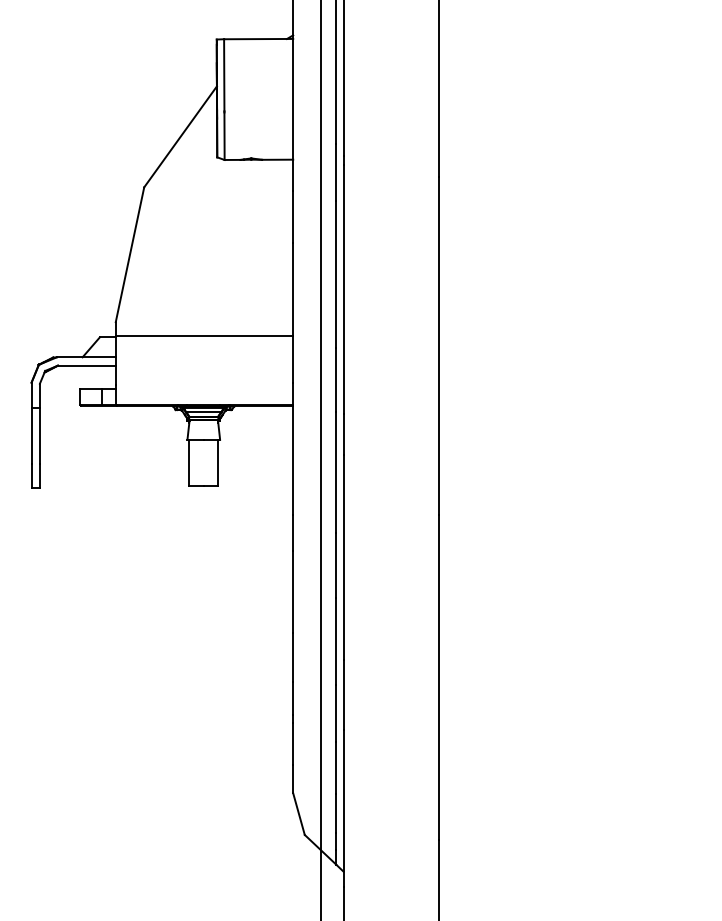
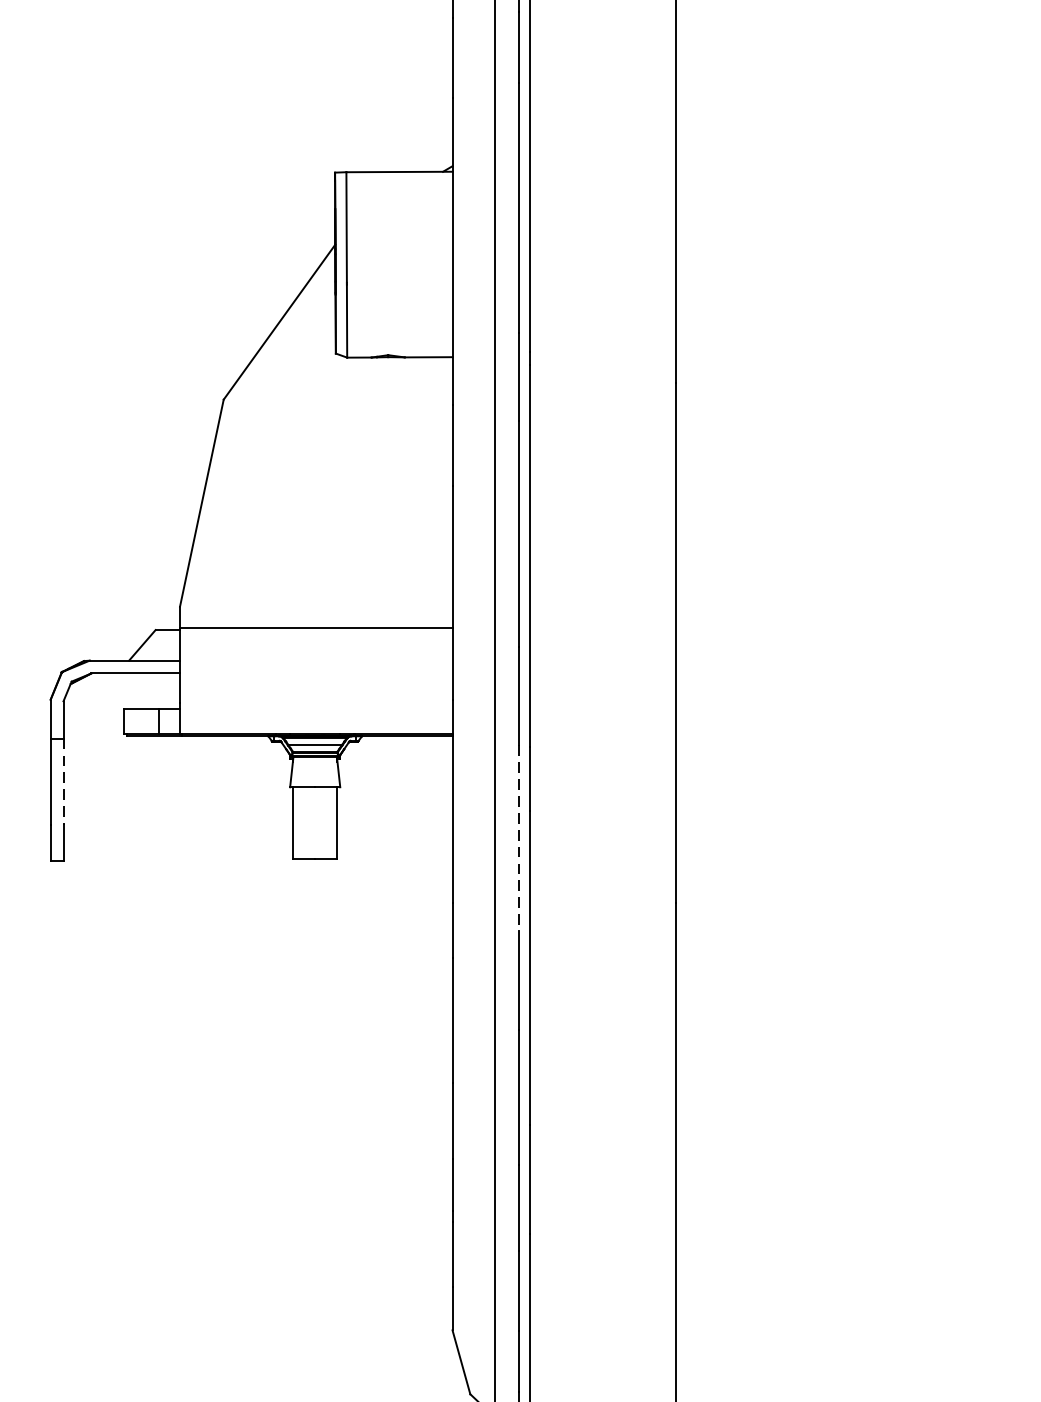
line: (39, 436) -> (62, 782), solid -> dashed
line: (336, 473) -> (519, 839), solid -> dashed

